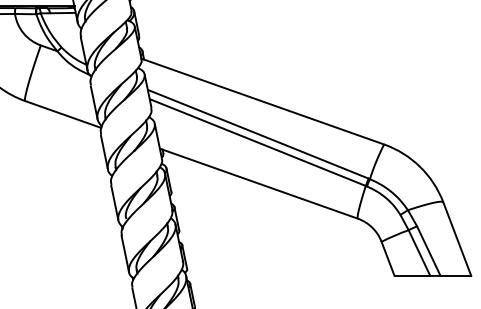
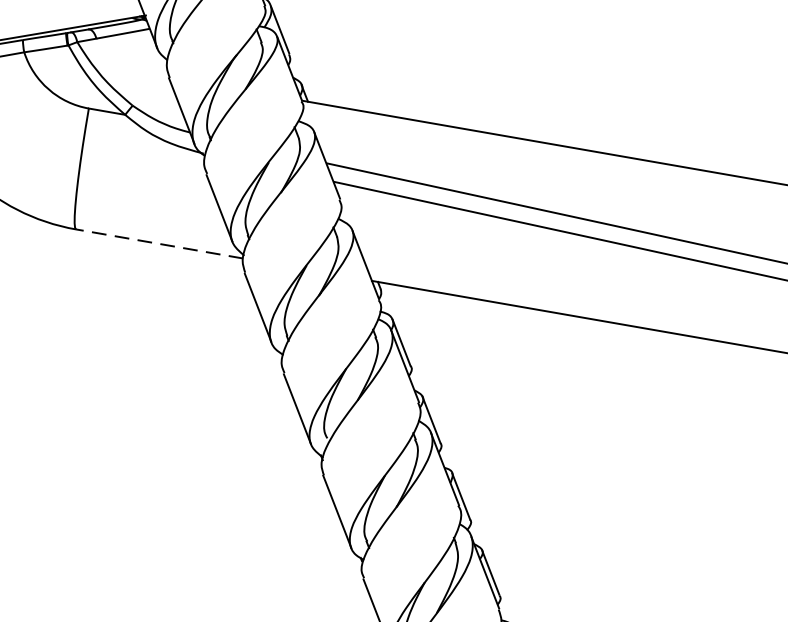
line: (62, 114) -> (157, 244), solid -> dashed

